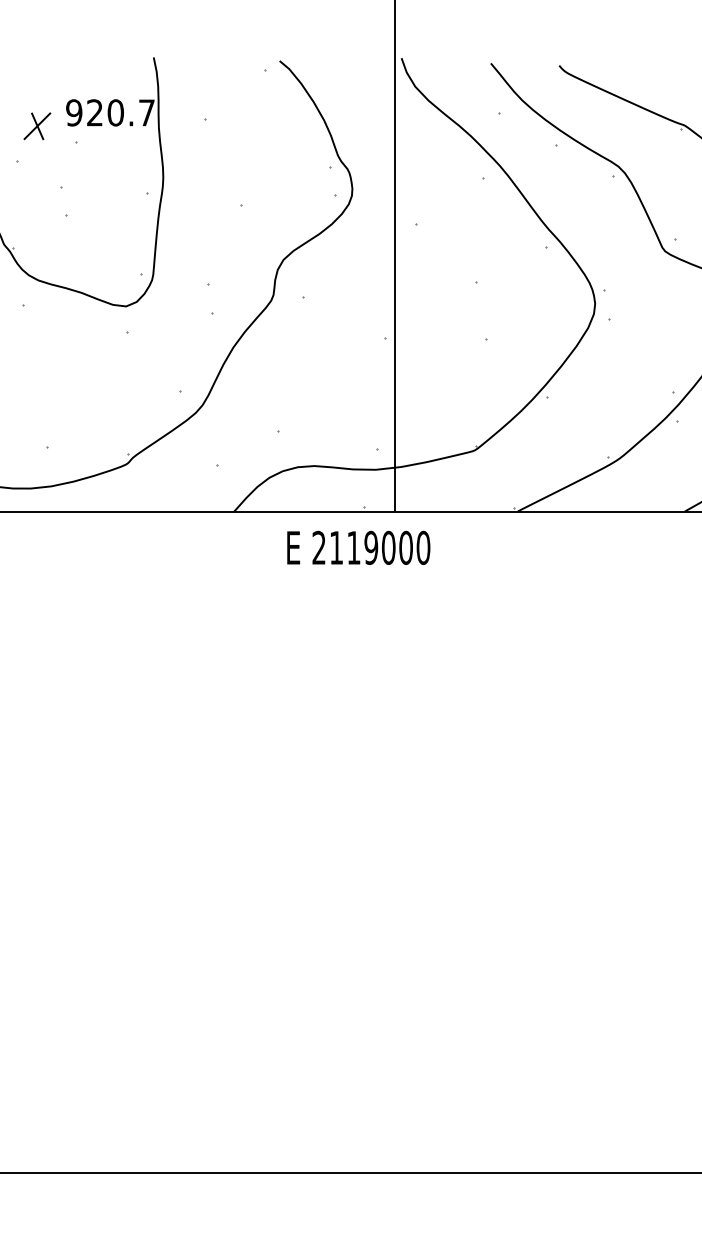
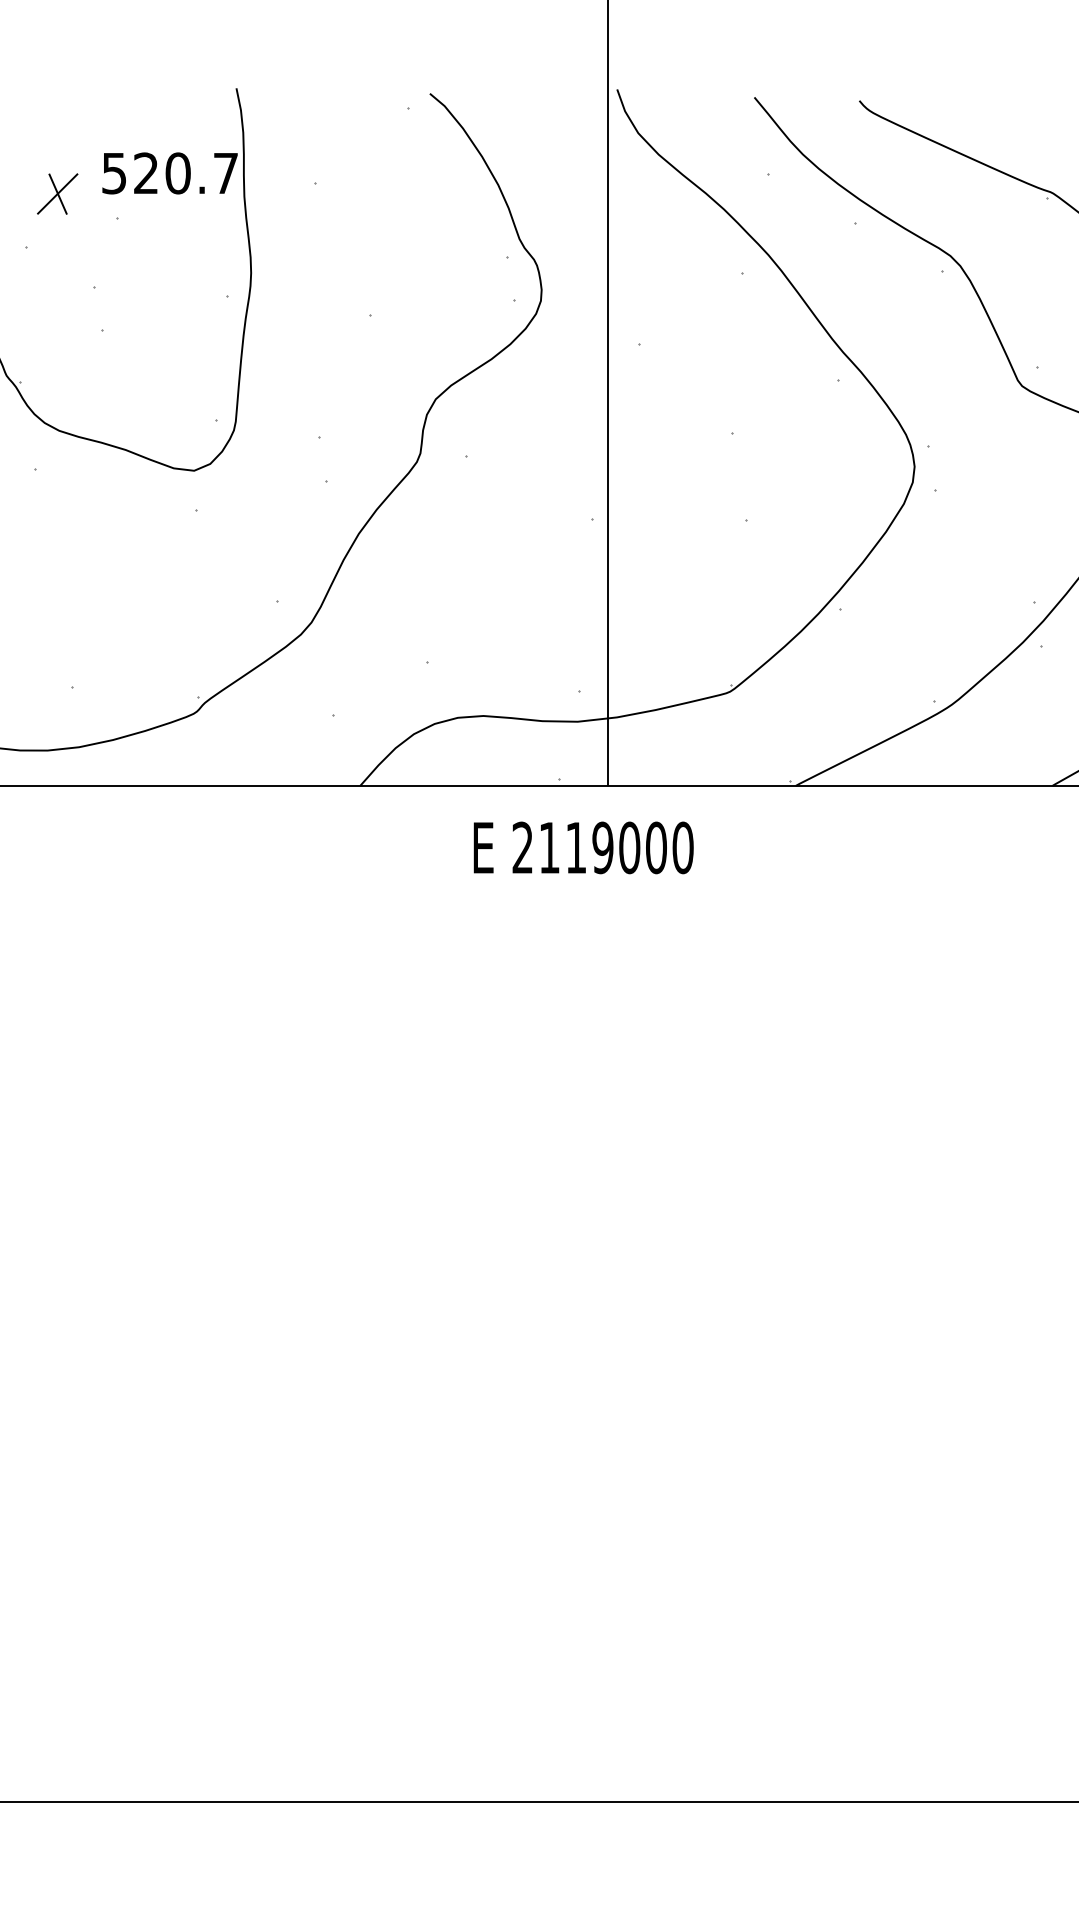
text: (74, 112) -> (114, 172), 920.7 -> 520.7
text: (358, 547) -> (583, 847), moved

